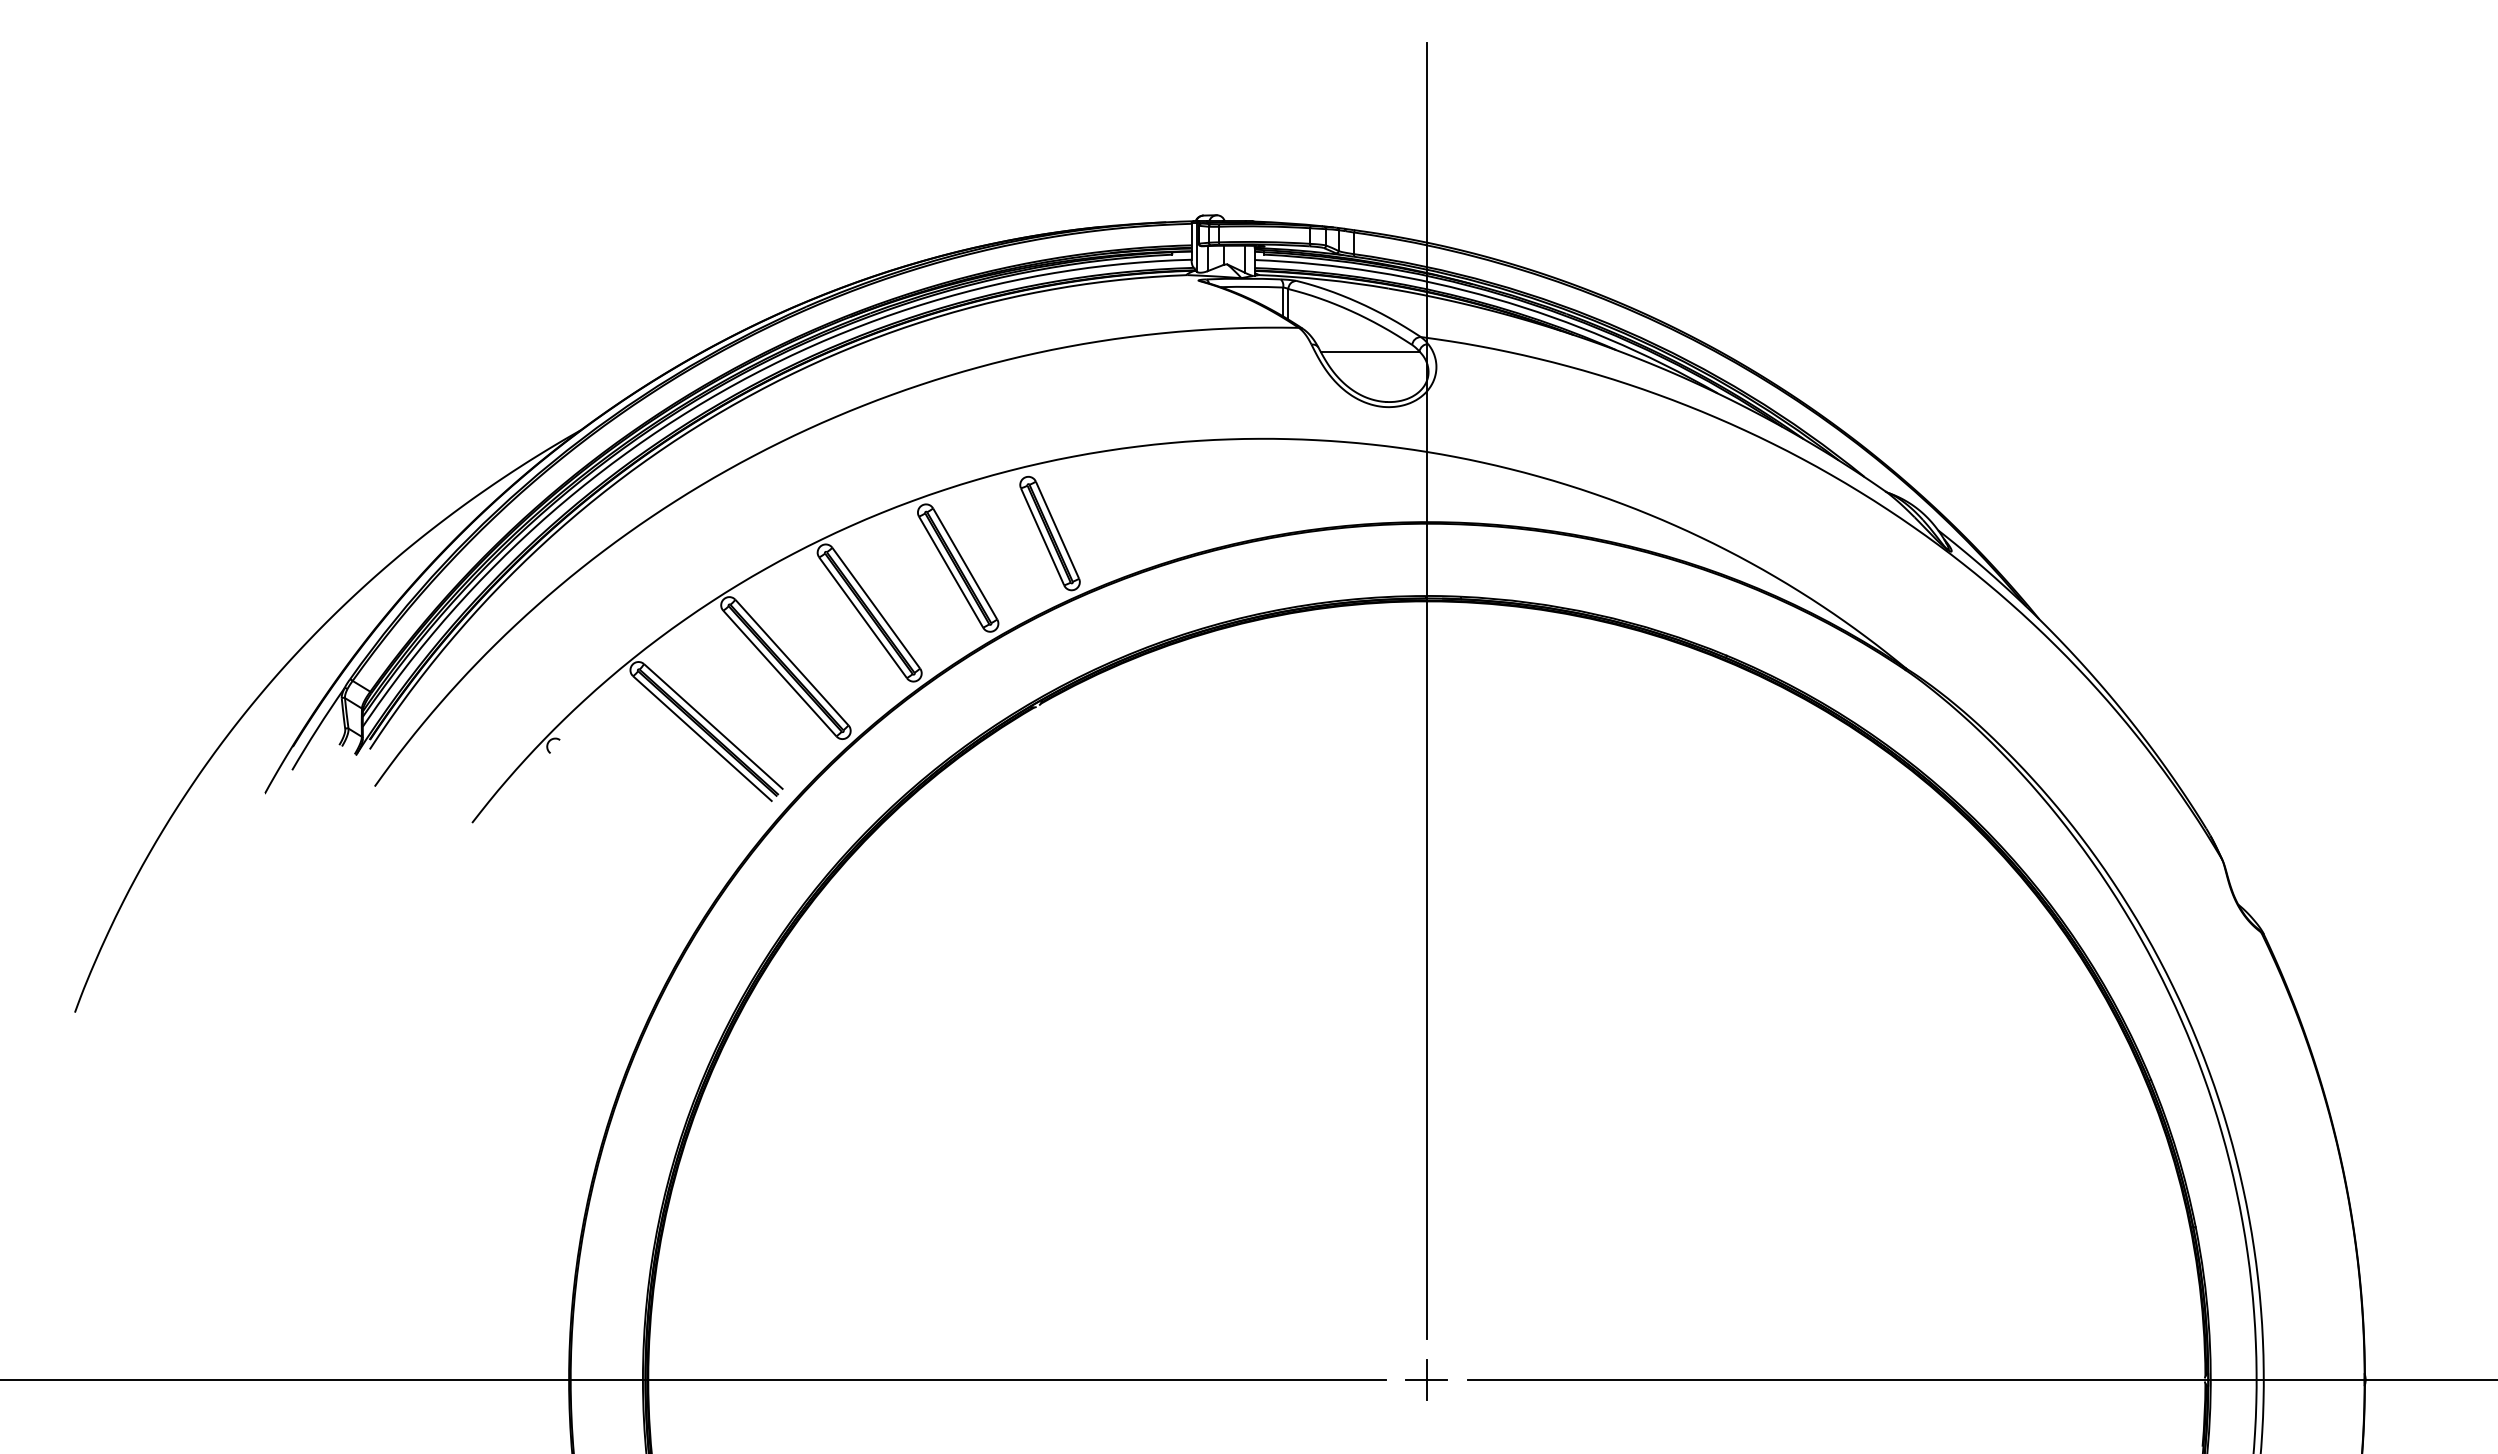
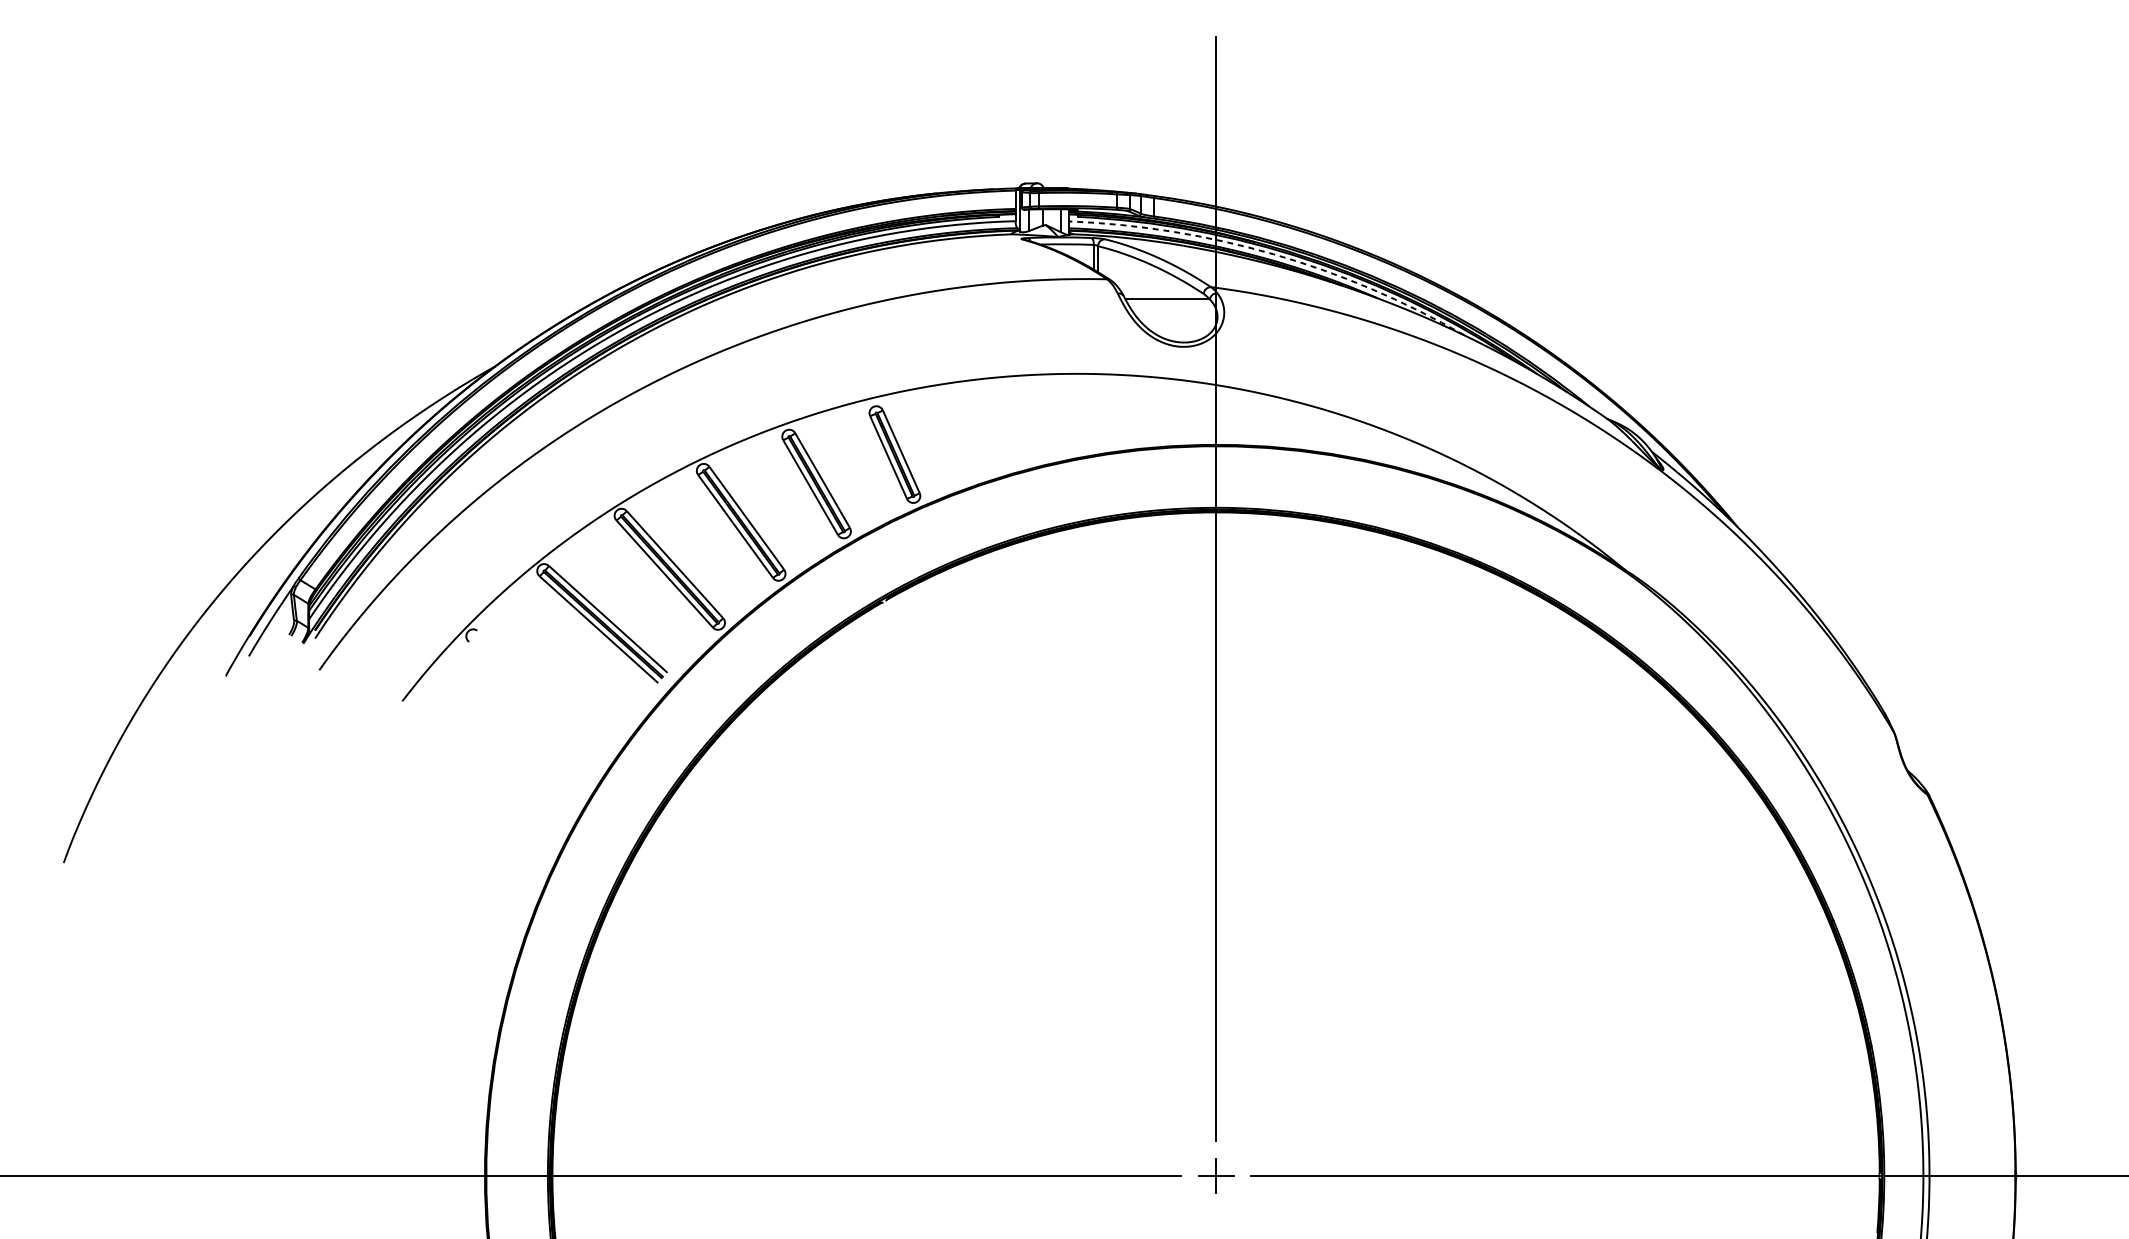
arc: (1494, 298) -> (1273, 254), solid -> dashed

